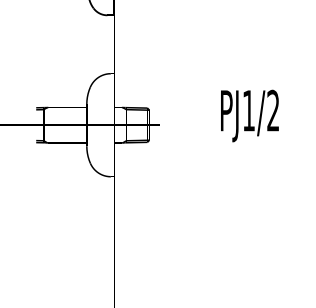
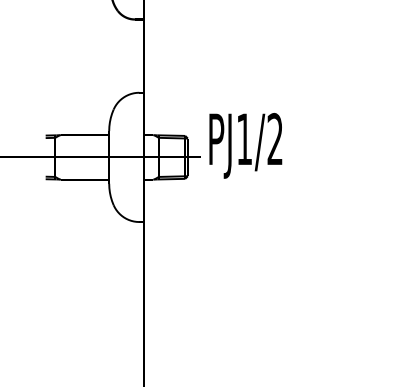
text: (249, 115) -> (245, 145), moved

